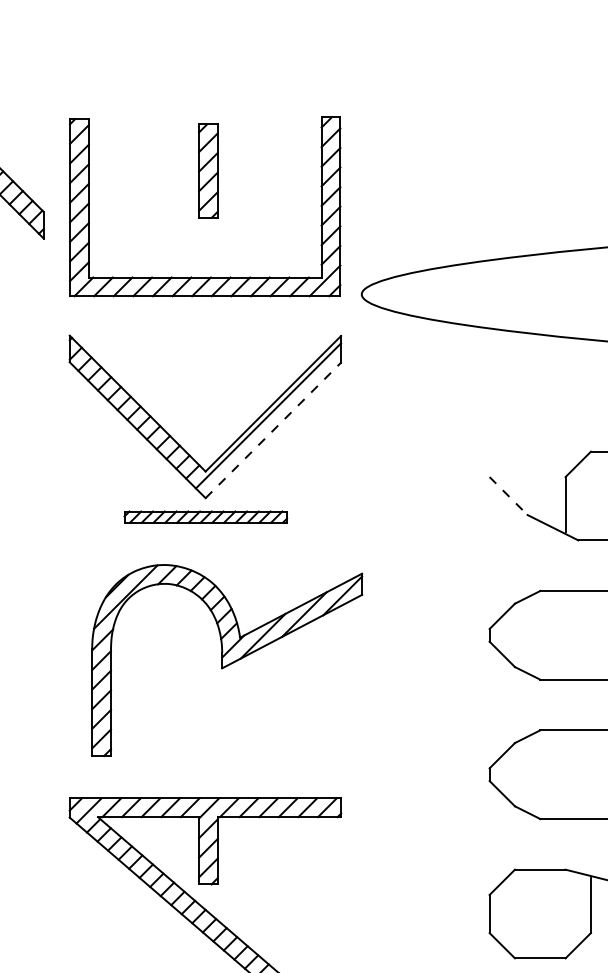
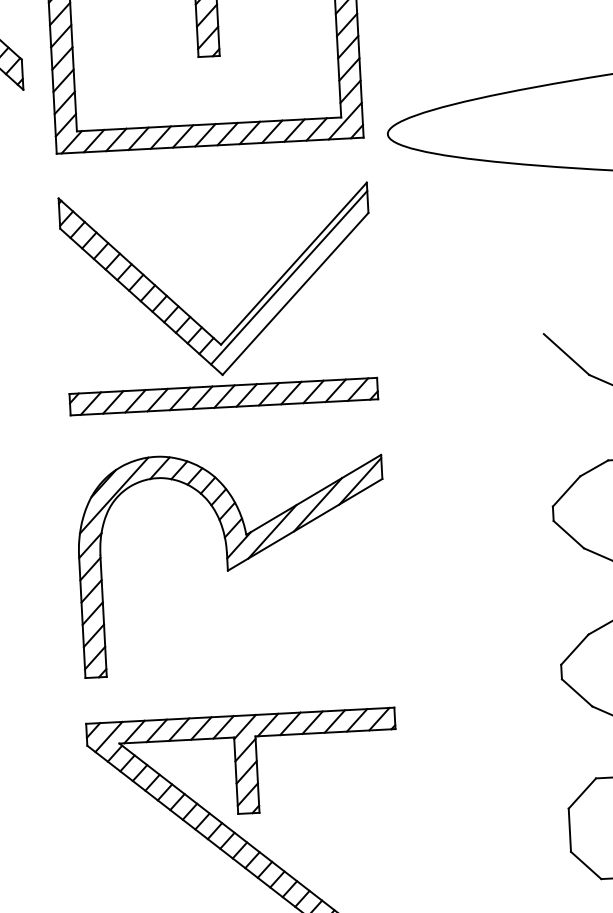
line: (273, 430) -> (295, 294), dashed -> solid
line: (508, 496) -> (566, 355), dashed -> solid
part: (205, 516) -> (223, 395), size x1.67
part: (227, 660) -> (233, 561), moved

